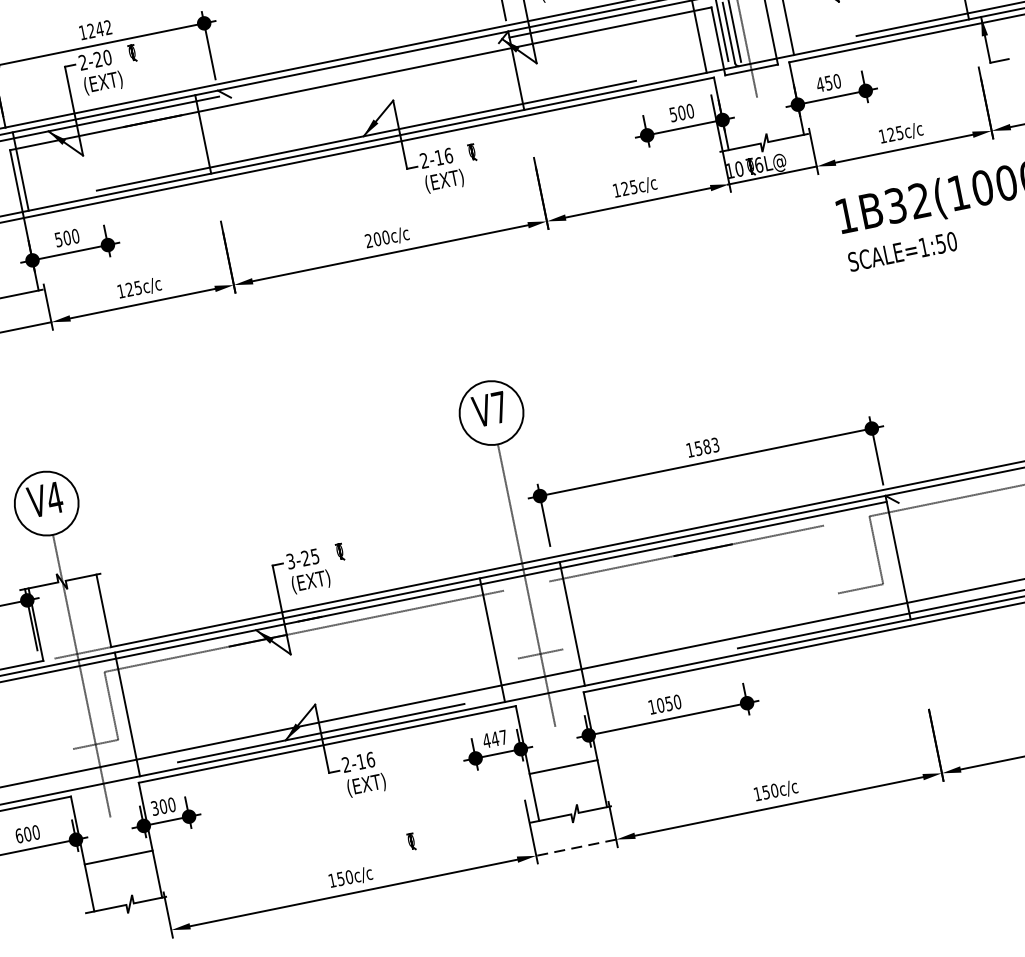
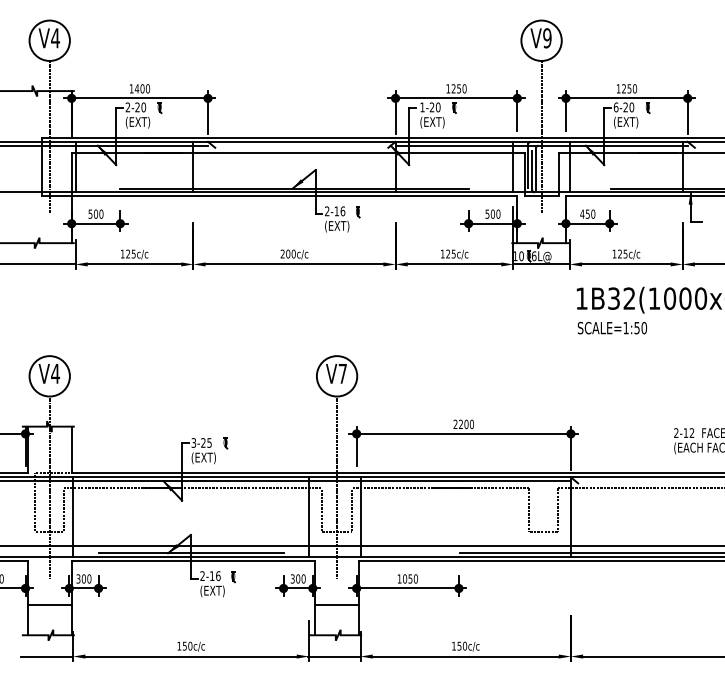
text: (99, 28) -> (142, 88), 1242 -> 1400
text: (702, 447) -> (463, 424), 1583 -> 2200
line: (831, 558) -> (529, 509), added
line: (555, 614) -> (351, 509), added
line: (510, 623) -> (322, 509), added
line: (64, 703) -> (35, 502), added
text: (494, 738) -> (297, 578), 447 -> 300
part: (411, 842) -> (233, 577), moved
line: (574, 848) -> (333, 656), dashed -> solid
line: (129, 938) -> (46, 656), added

